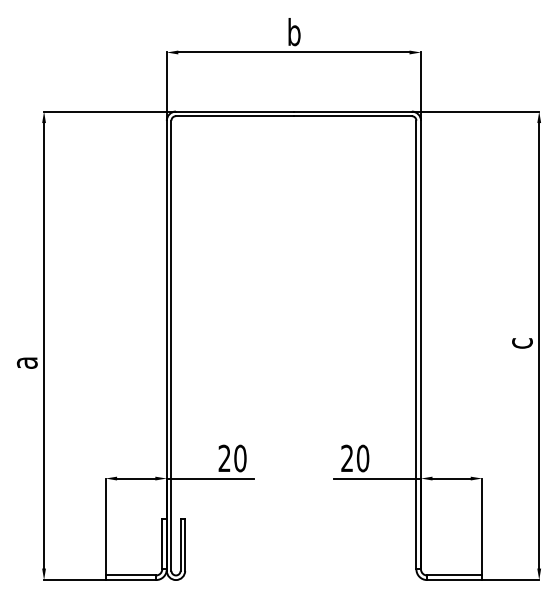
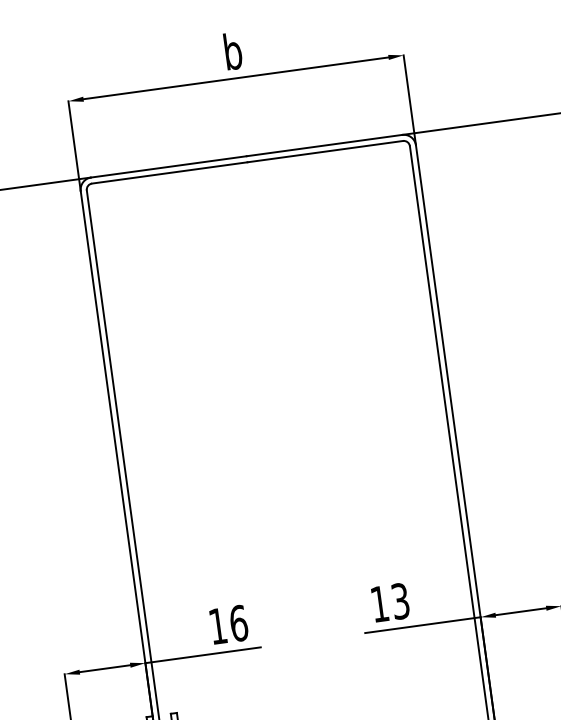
text: (232, 457) -> (228, 623), 20 -> 16
text: (355, 458) -> (390, 602), 20 -> 13

